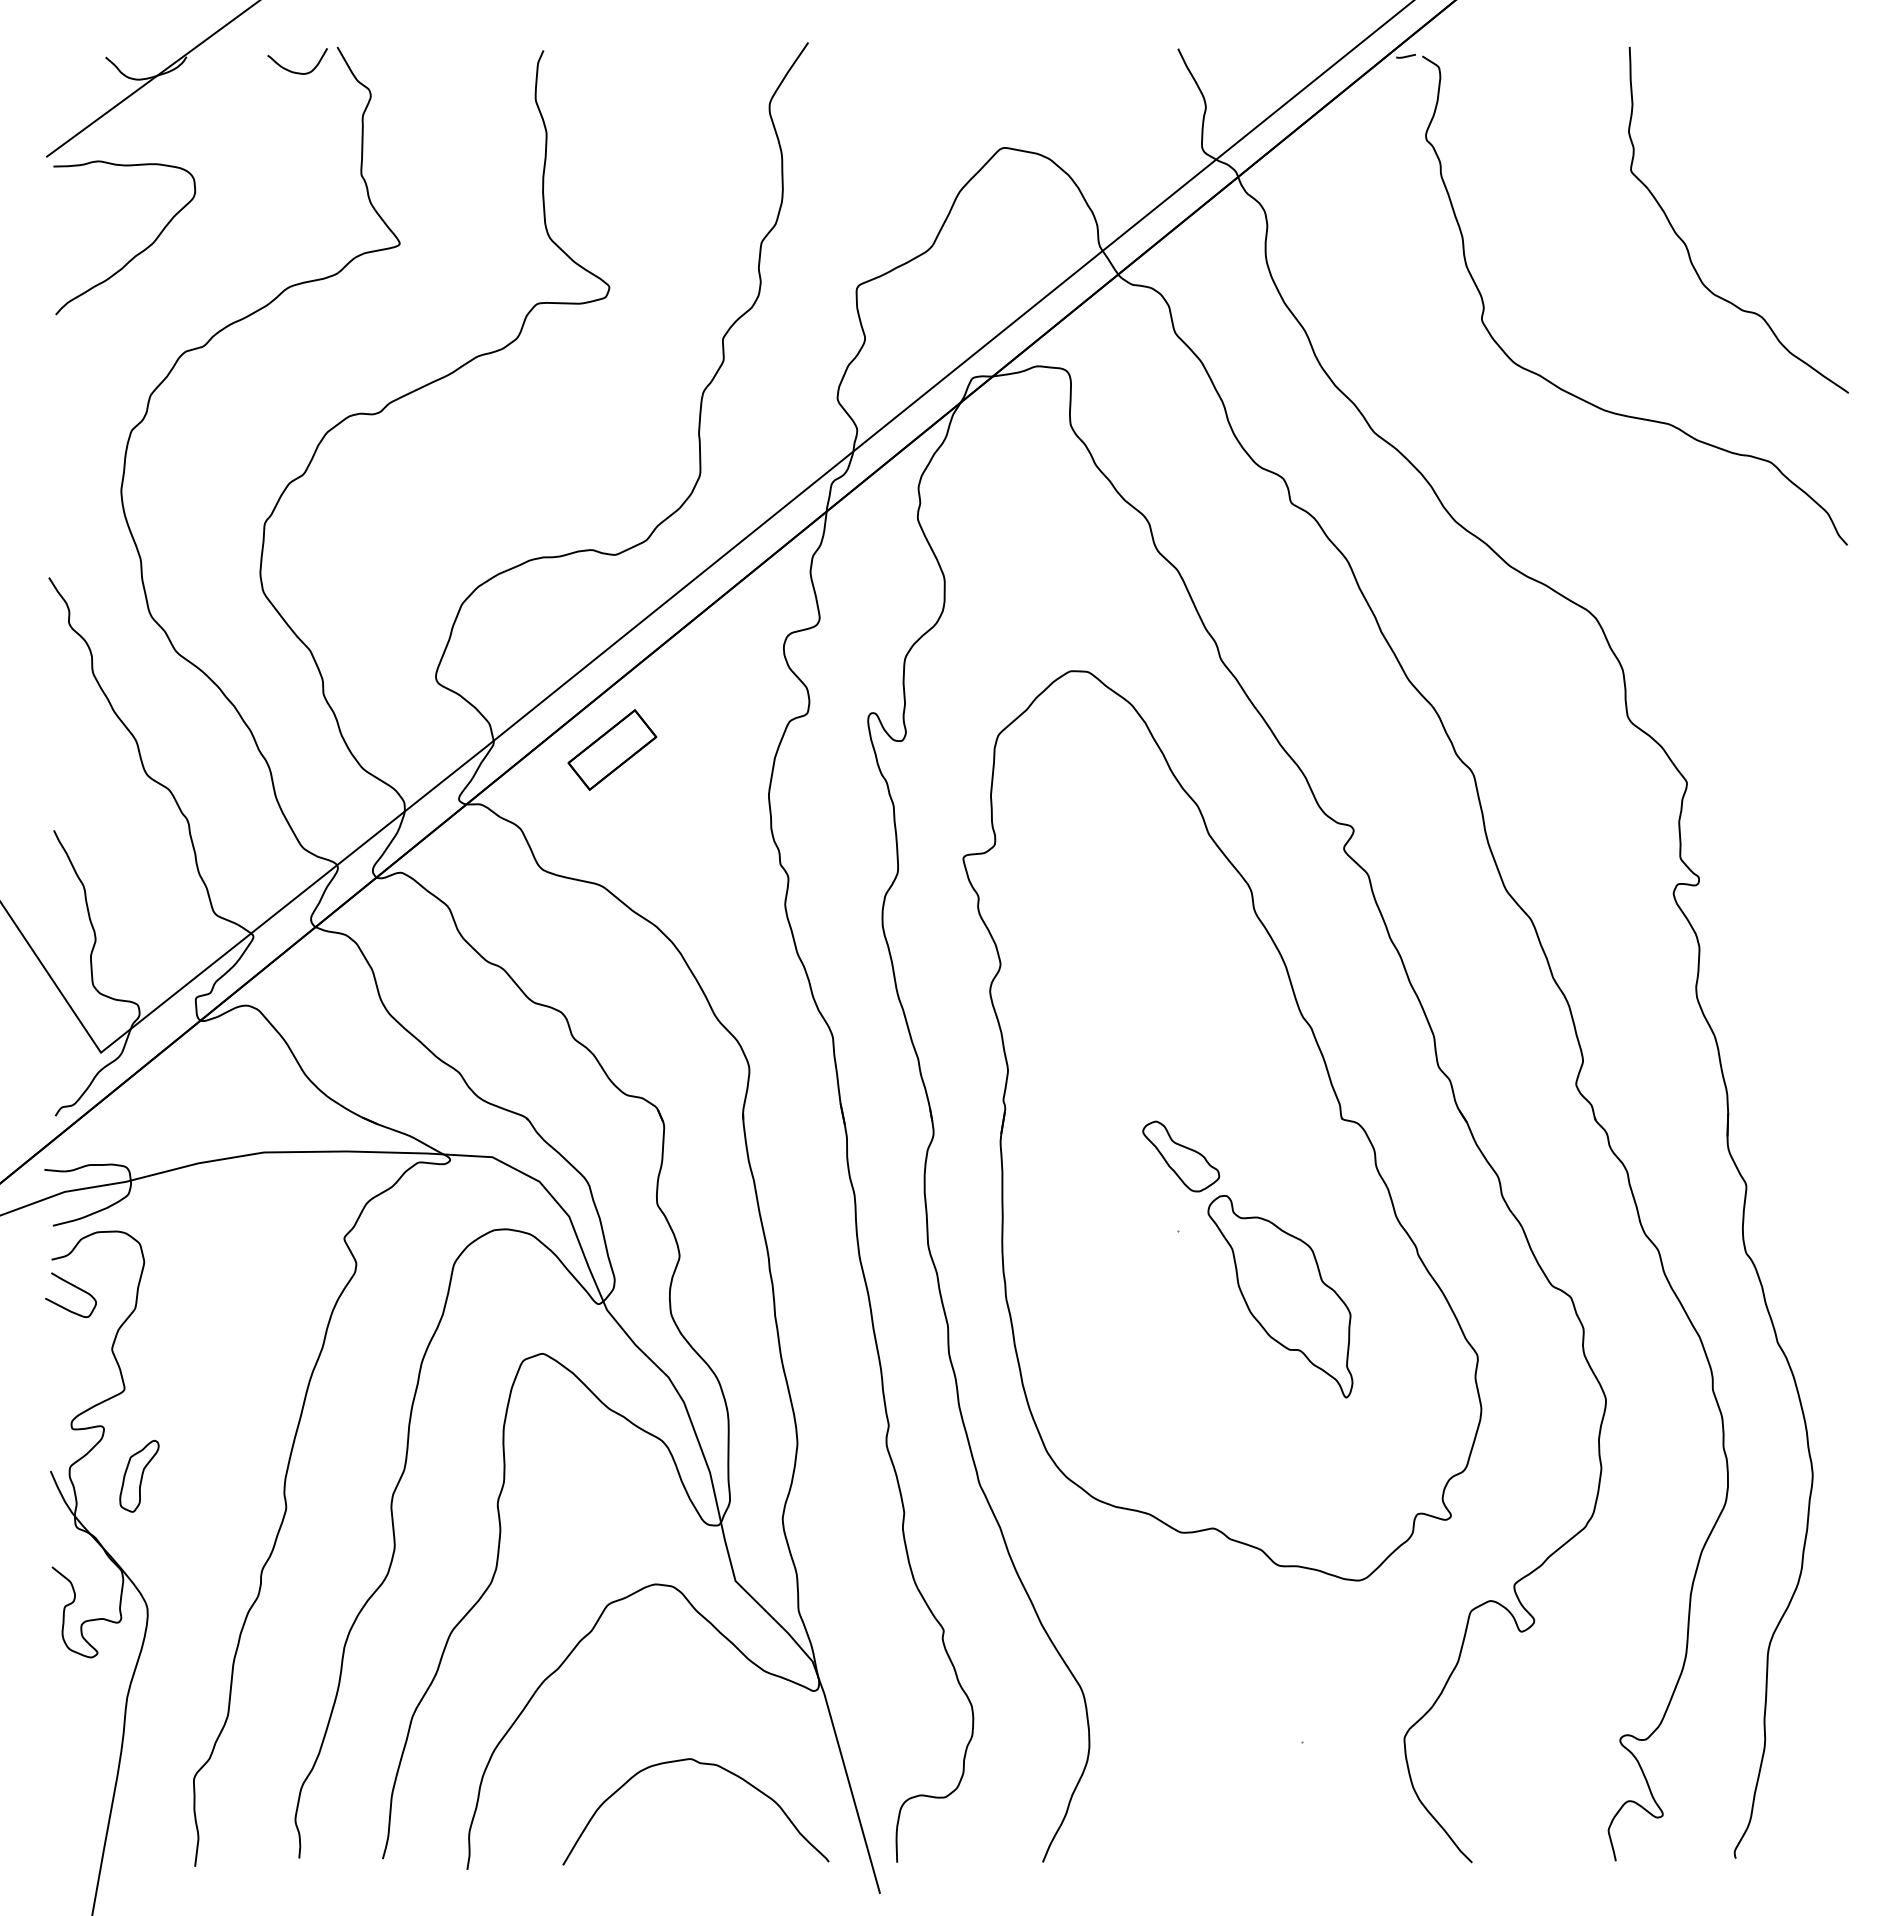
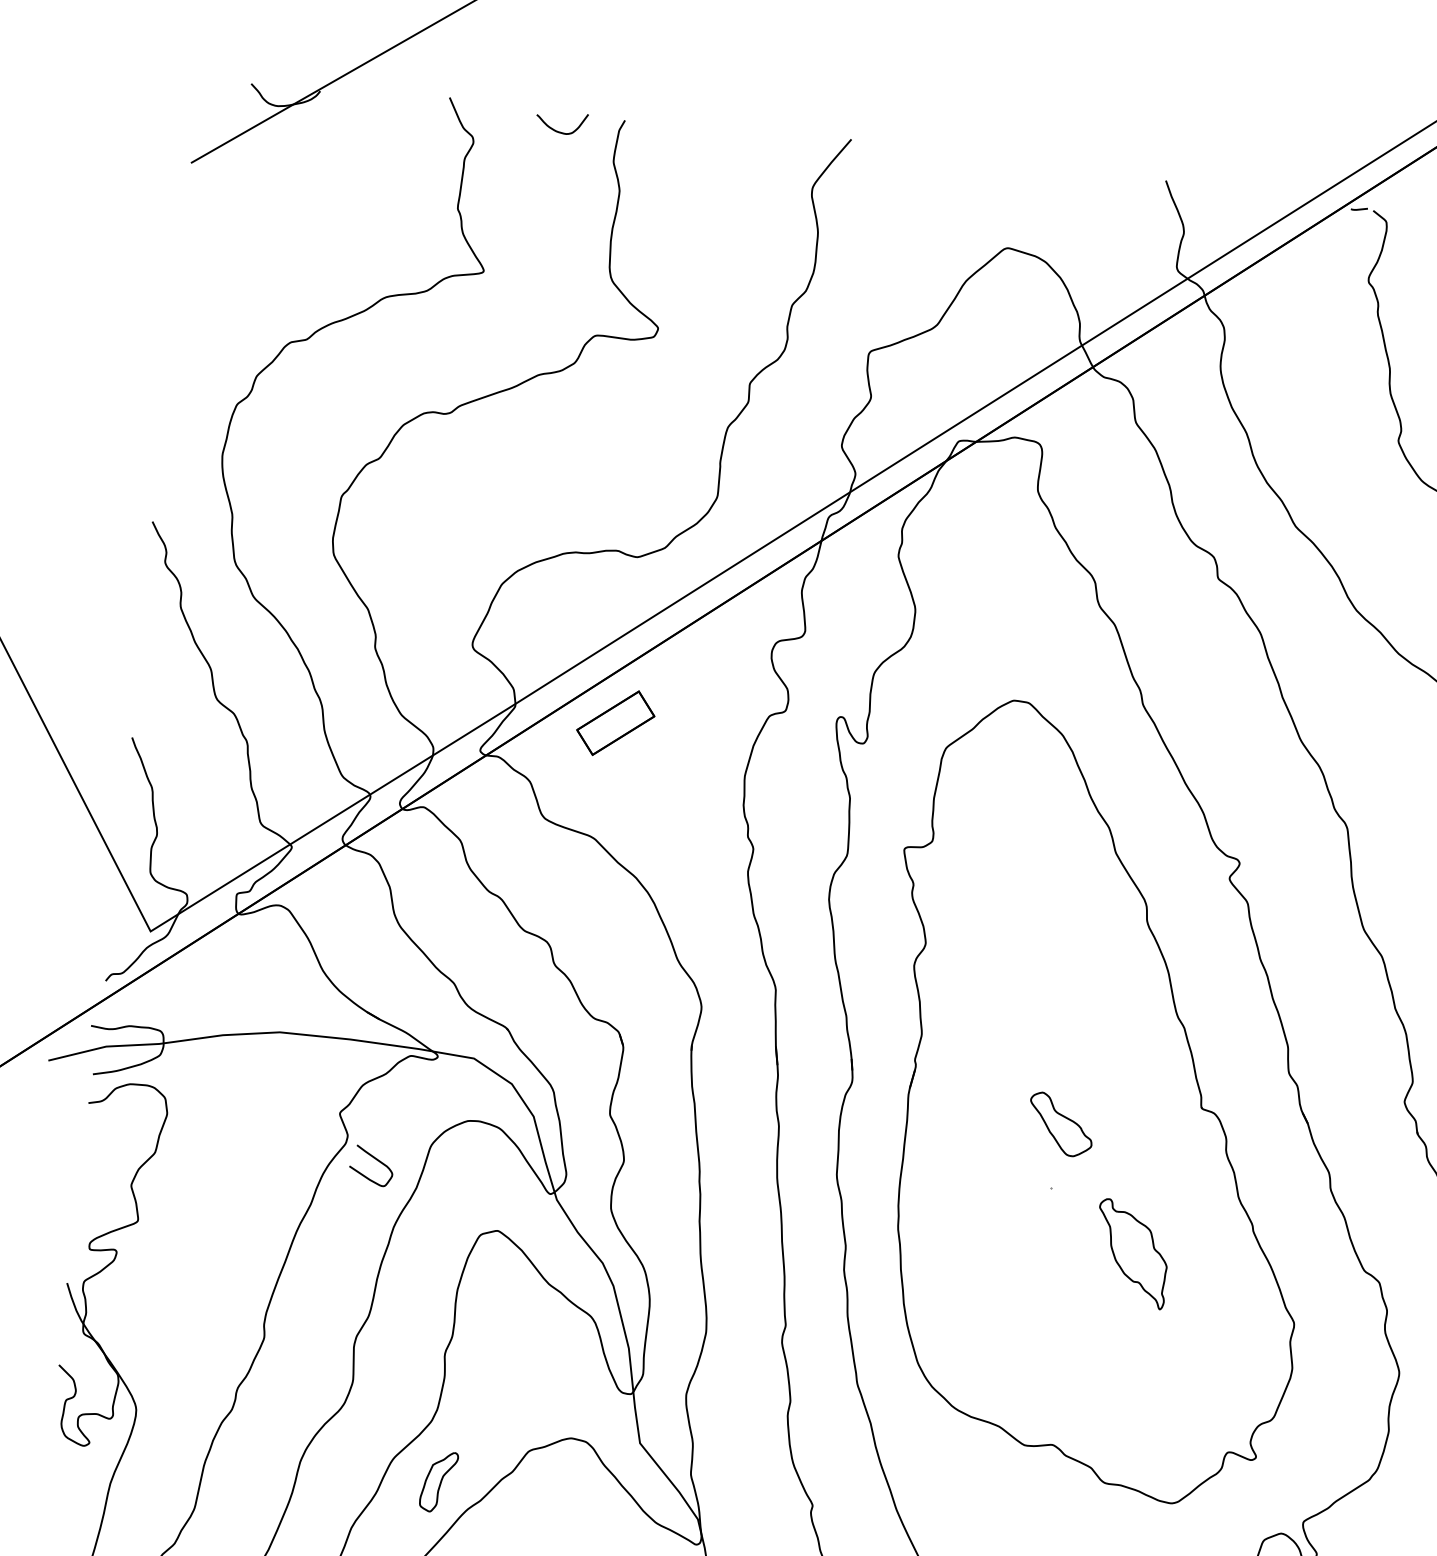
curve: (294, 71) -> (558, 130), moved
curve: (137, 253) -> (259, 254), removed
curve: (74, 1287) -> (375, 1159), moved
part: (1280, 1296) -> (1132, 1253), size x0.6
part: (139, 1476) -> (438, 1482), moved

